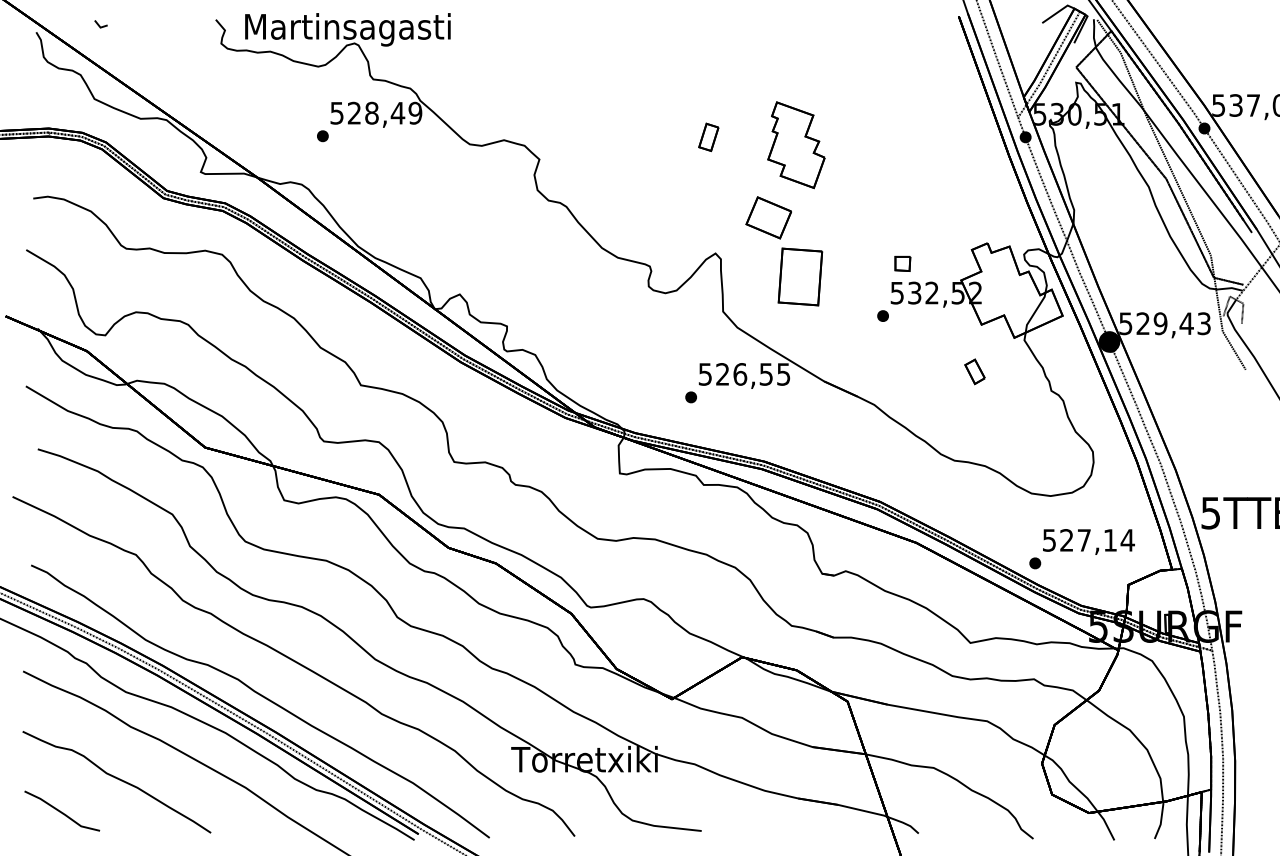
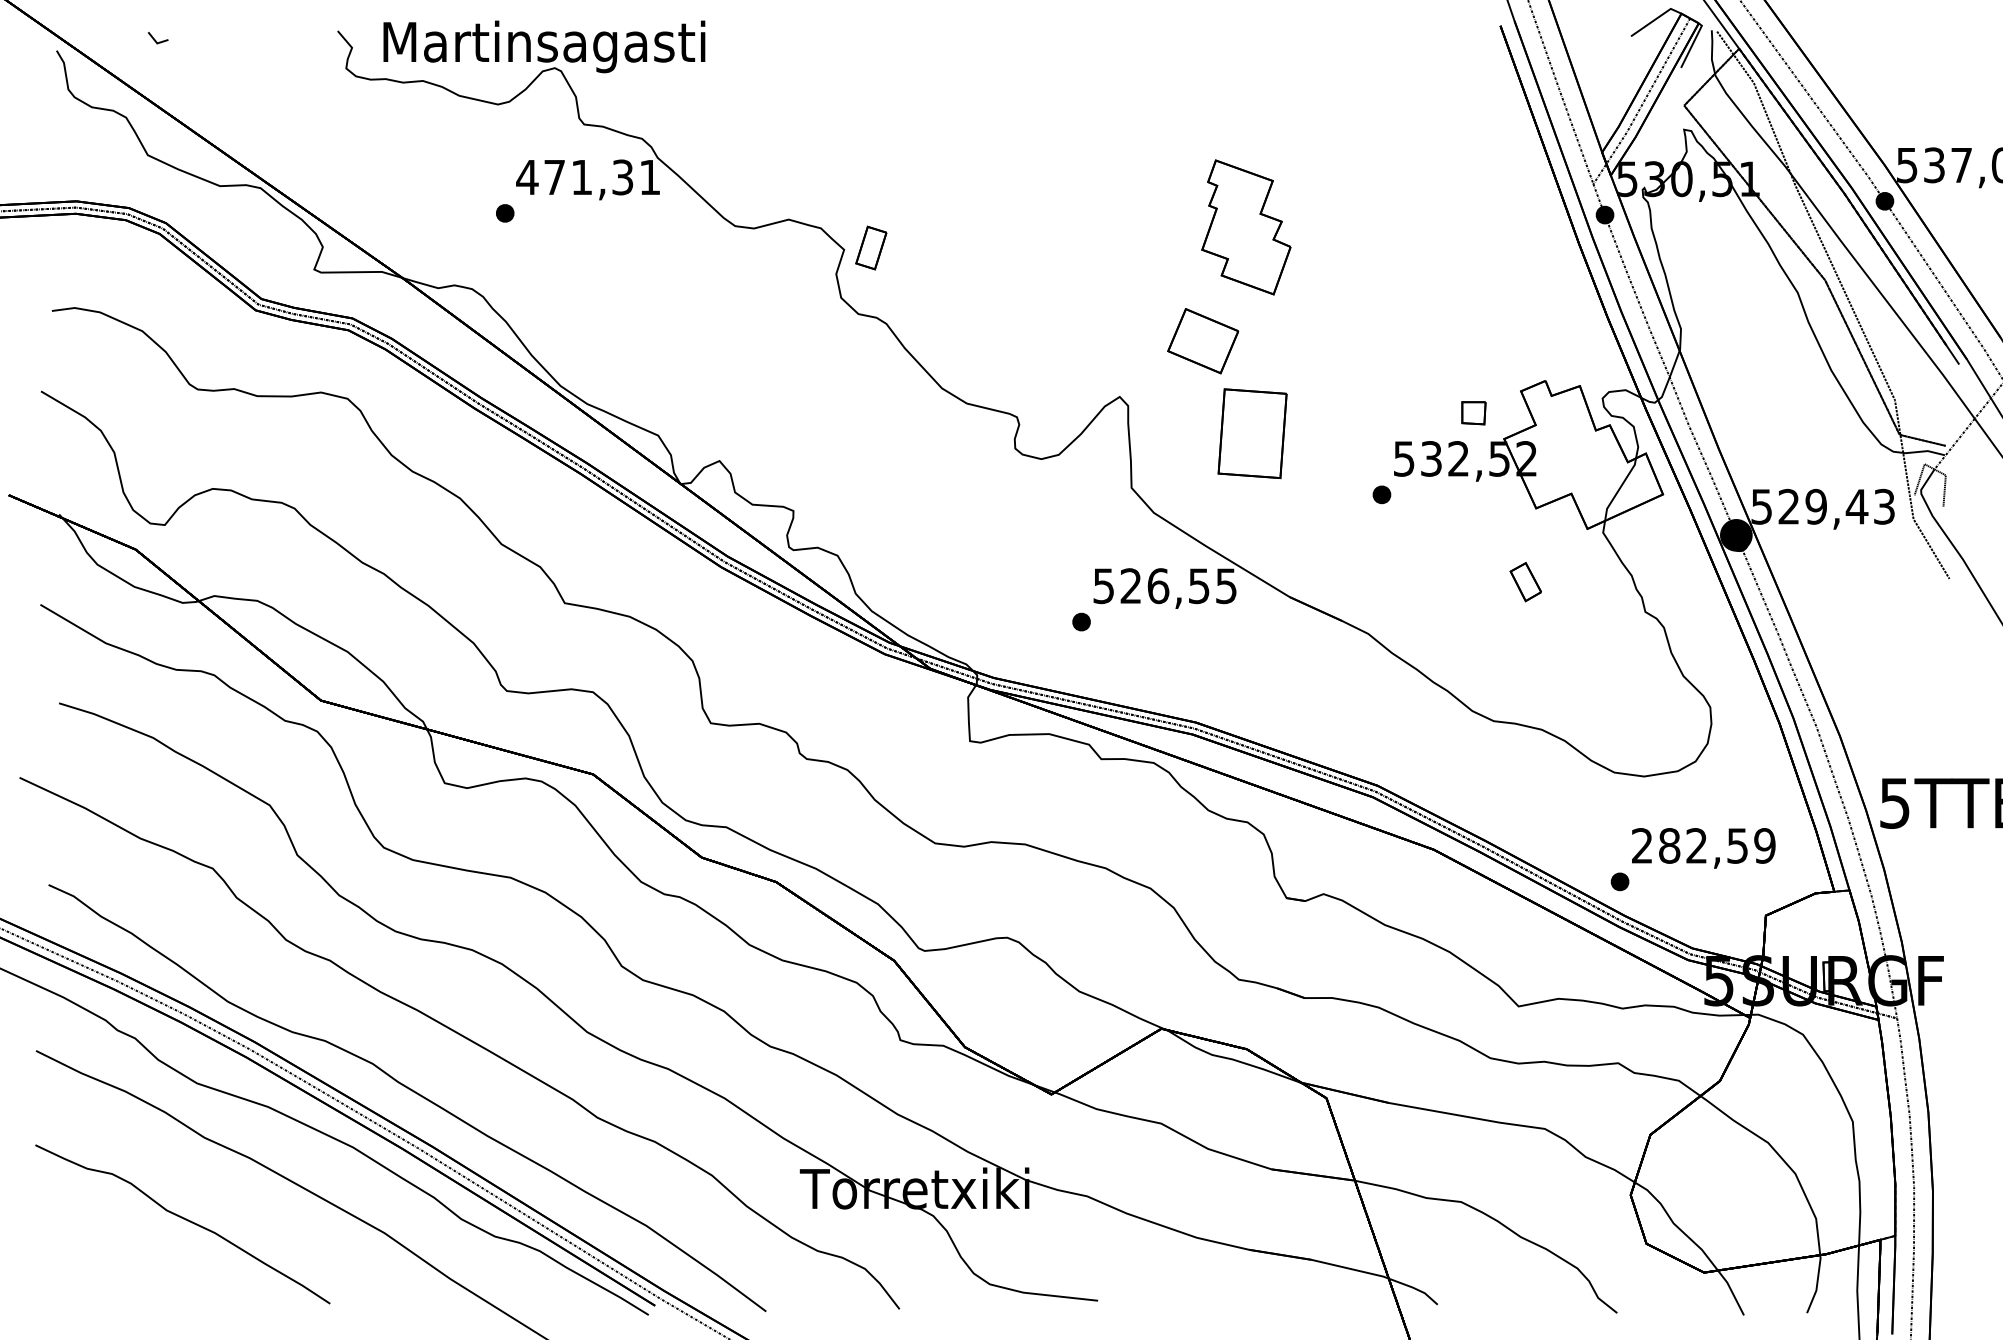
text: (375, 112) -> (587, 176), 528,49 -> 471,31
part: (708, 136) -> (870, 246), moved
part: (902, 263) -> (1473, 412), moved
text: (1088, 540) -> (1703, 846), 527,14 -> 282,59
line: (61, 811) -> (96, 1270), removed

